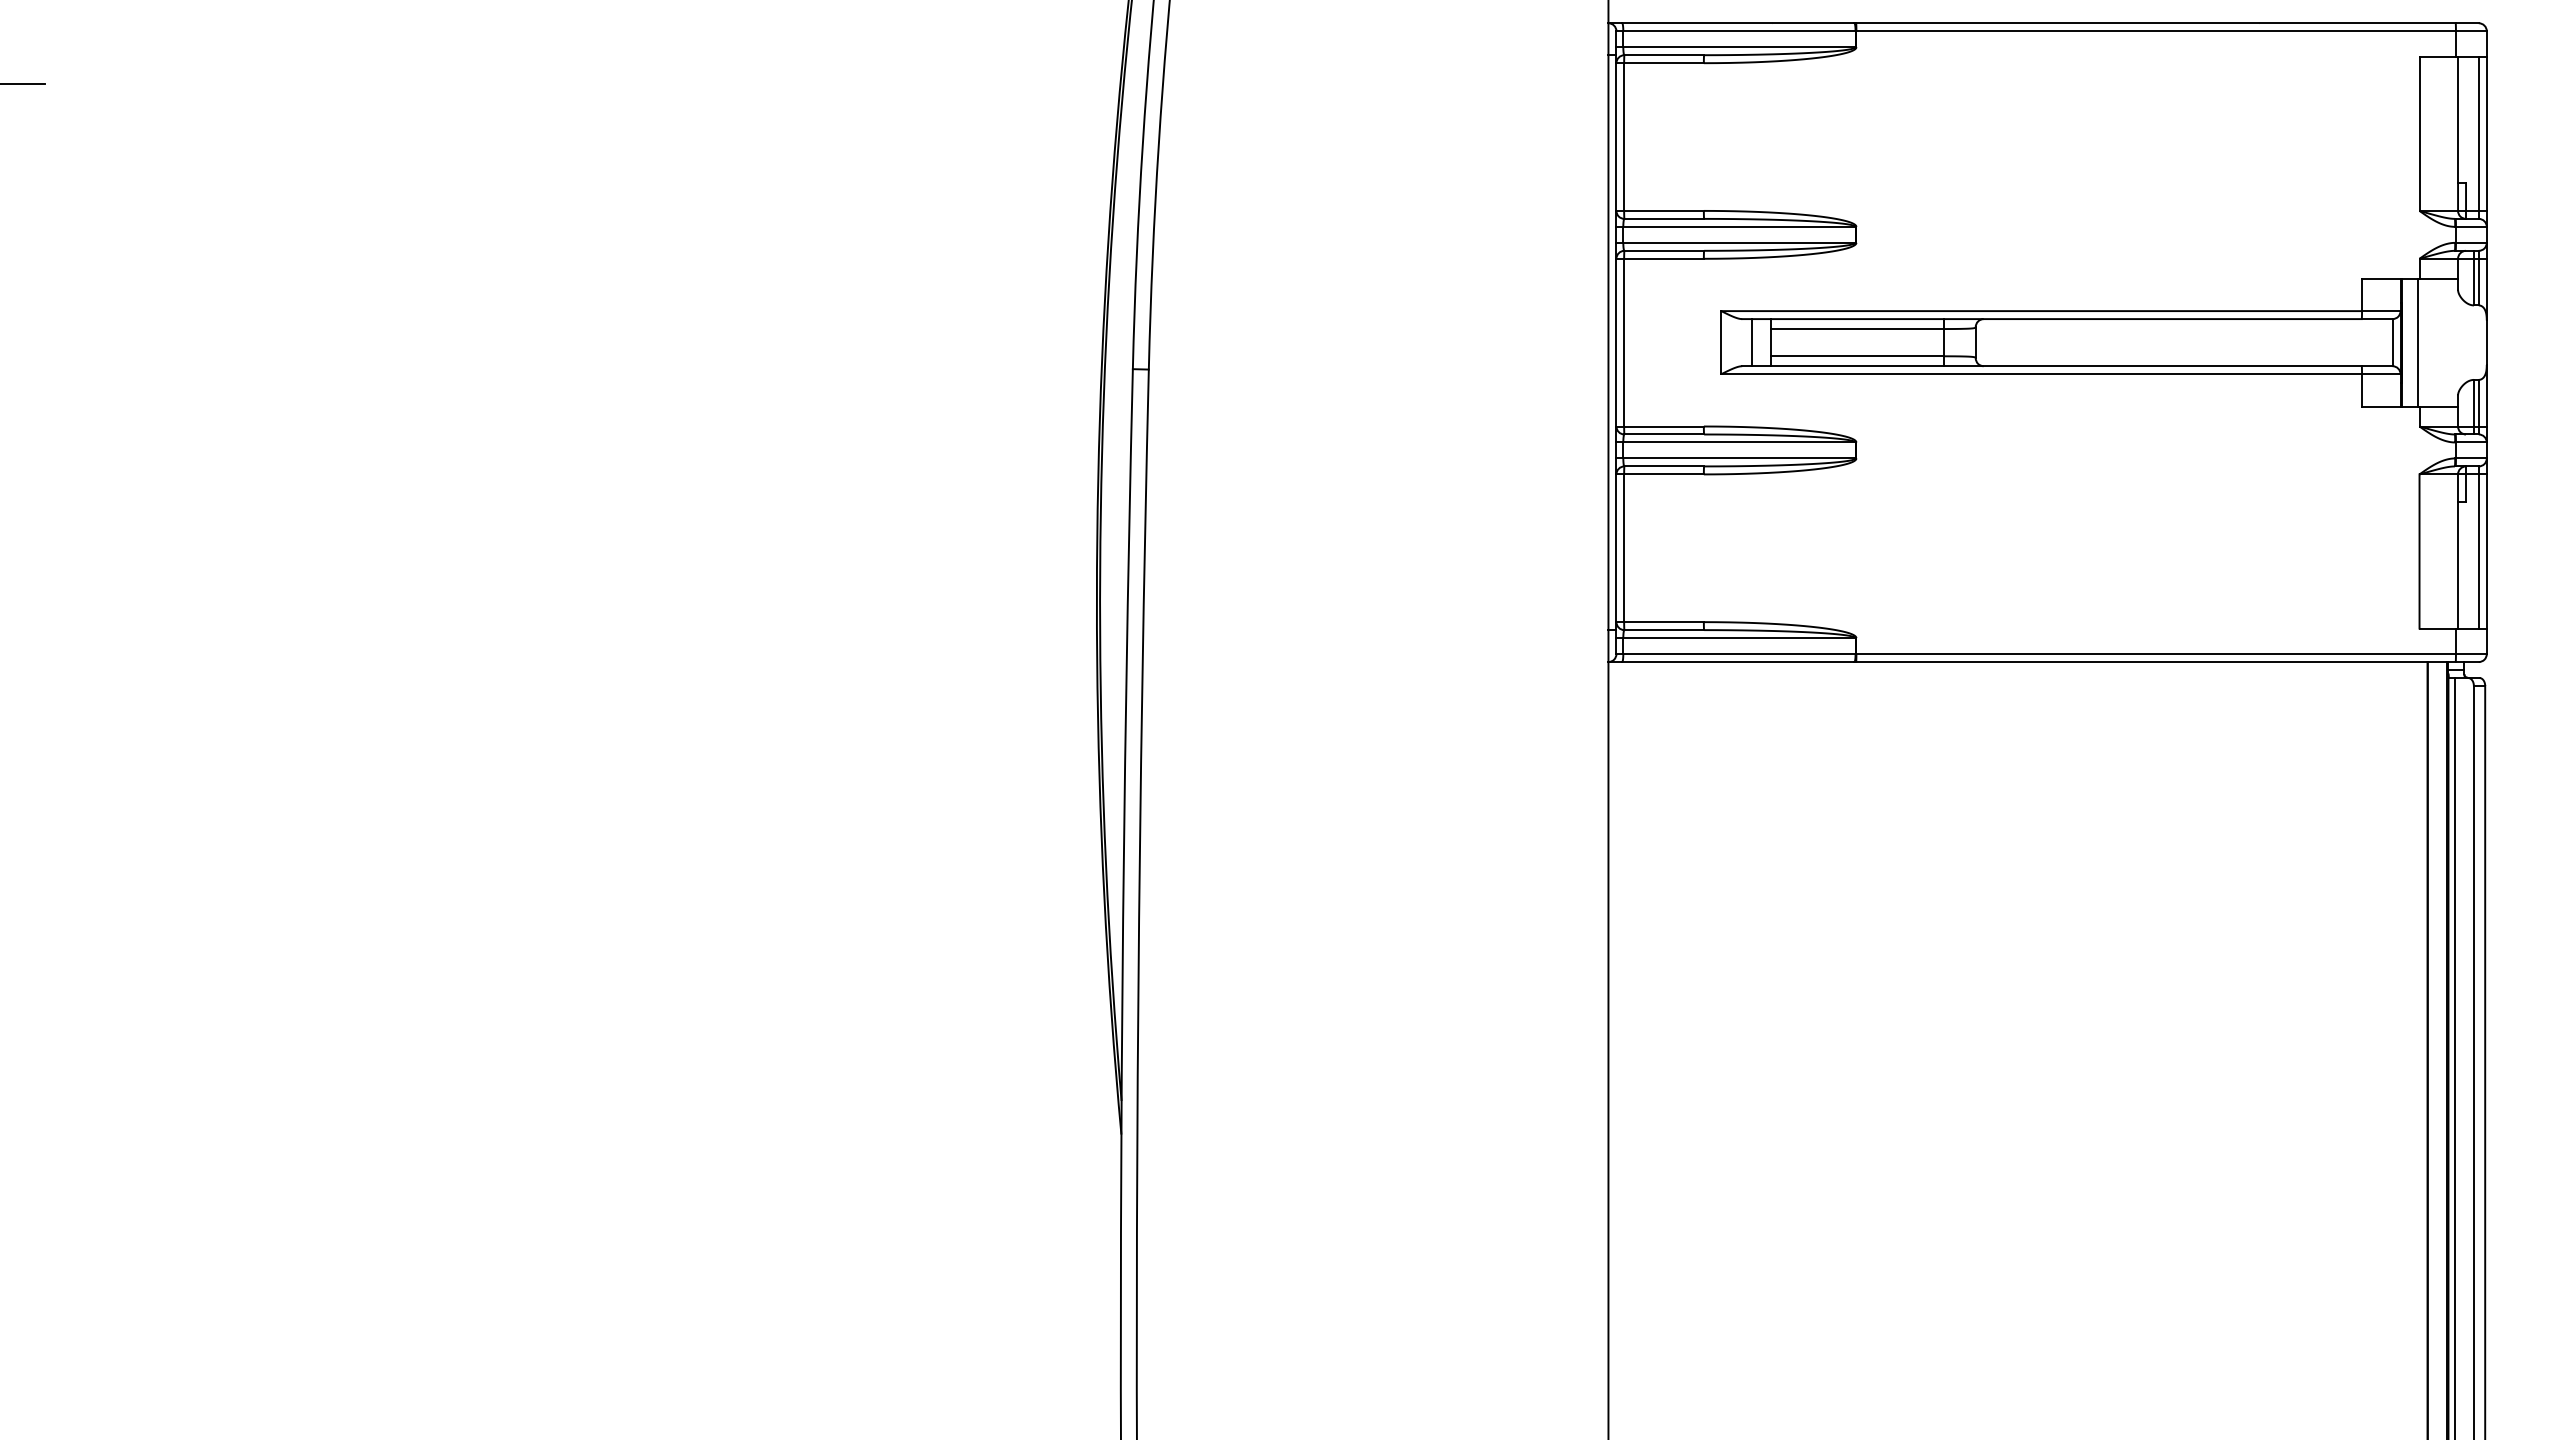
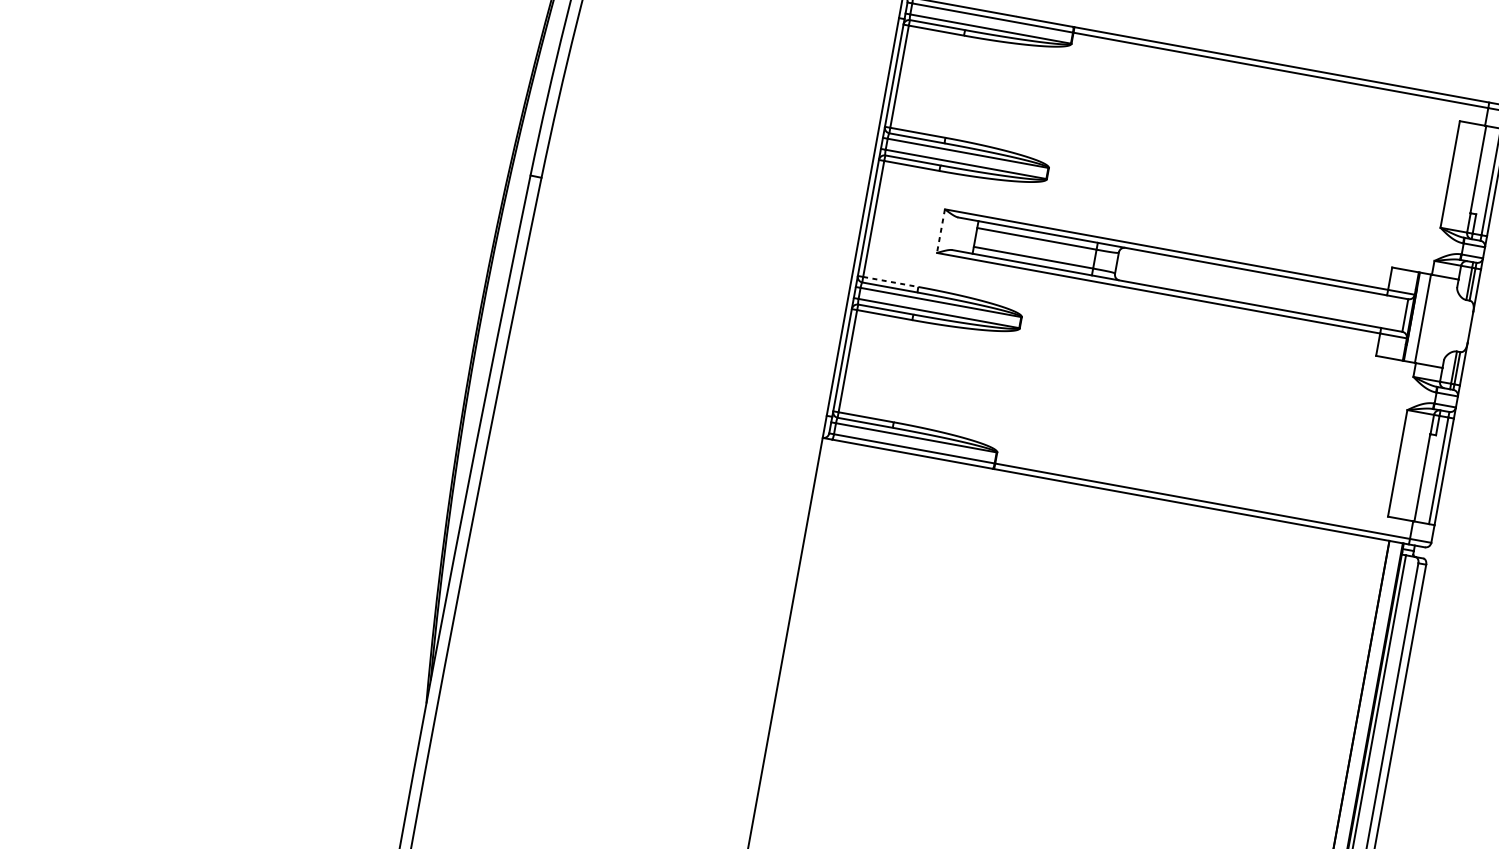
line: (1721, 342) -> (941, 231), solid -> dashed
line: (1752, 342) -> (962, 234), removed
line: (1664, 426) -> (891, 282), solid -> dashed

